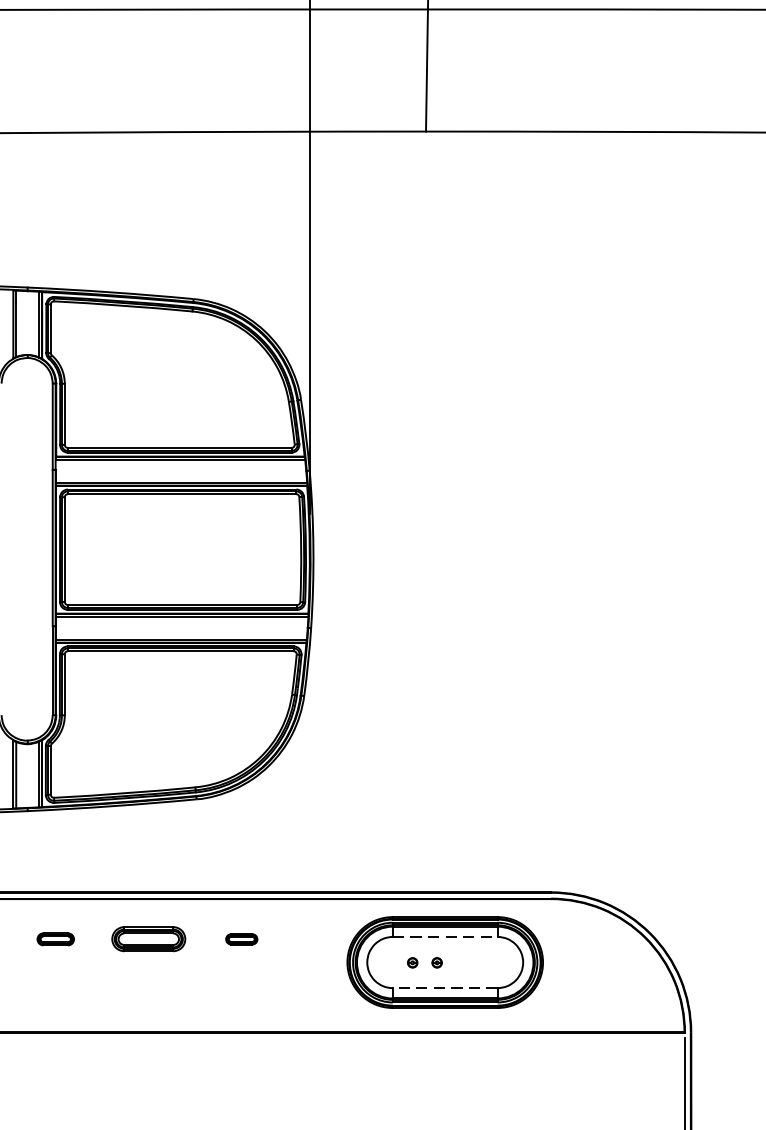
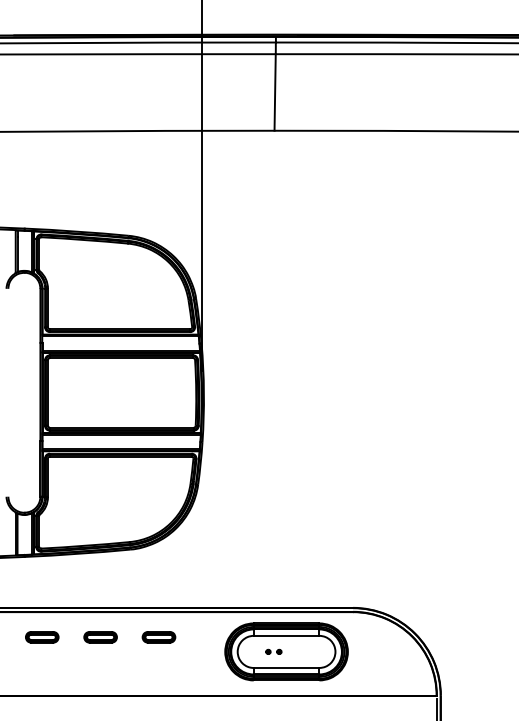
line: (445, 936) -> (286, 635), dashed -> solid
part: (56, 939) -> (42, 637), size x1.43
part: (148, 939) -> (100, 637), size x0.71
part: (240, 939) -> (158, 637), size x1.67
part: (424, 961) -> (273, 651), size x0.71
line: (445, 987) -> (286, 667), dashed -> solid

